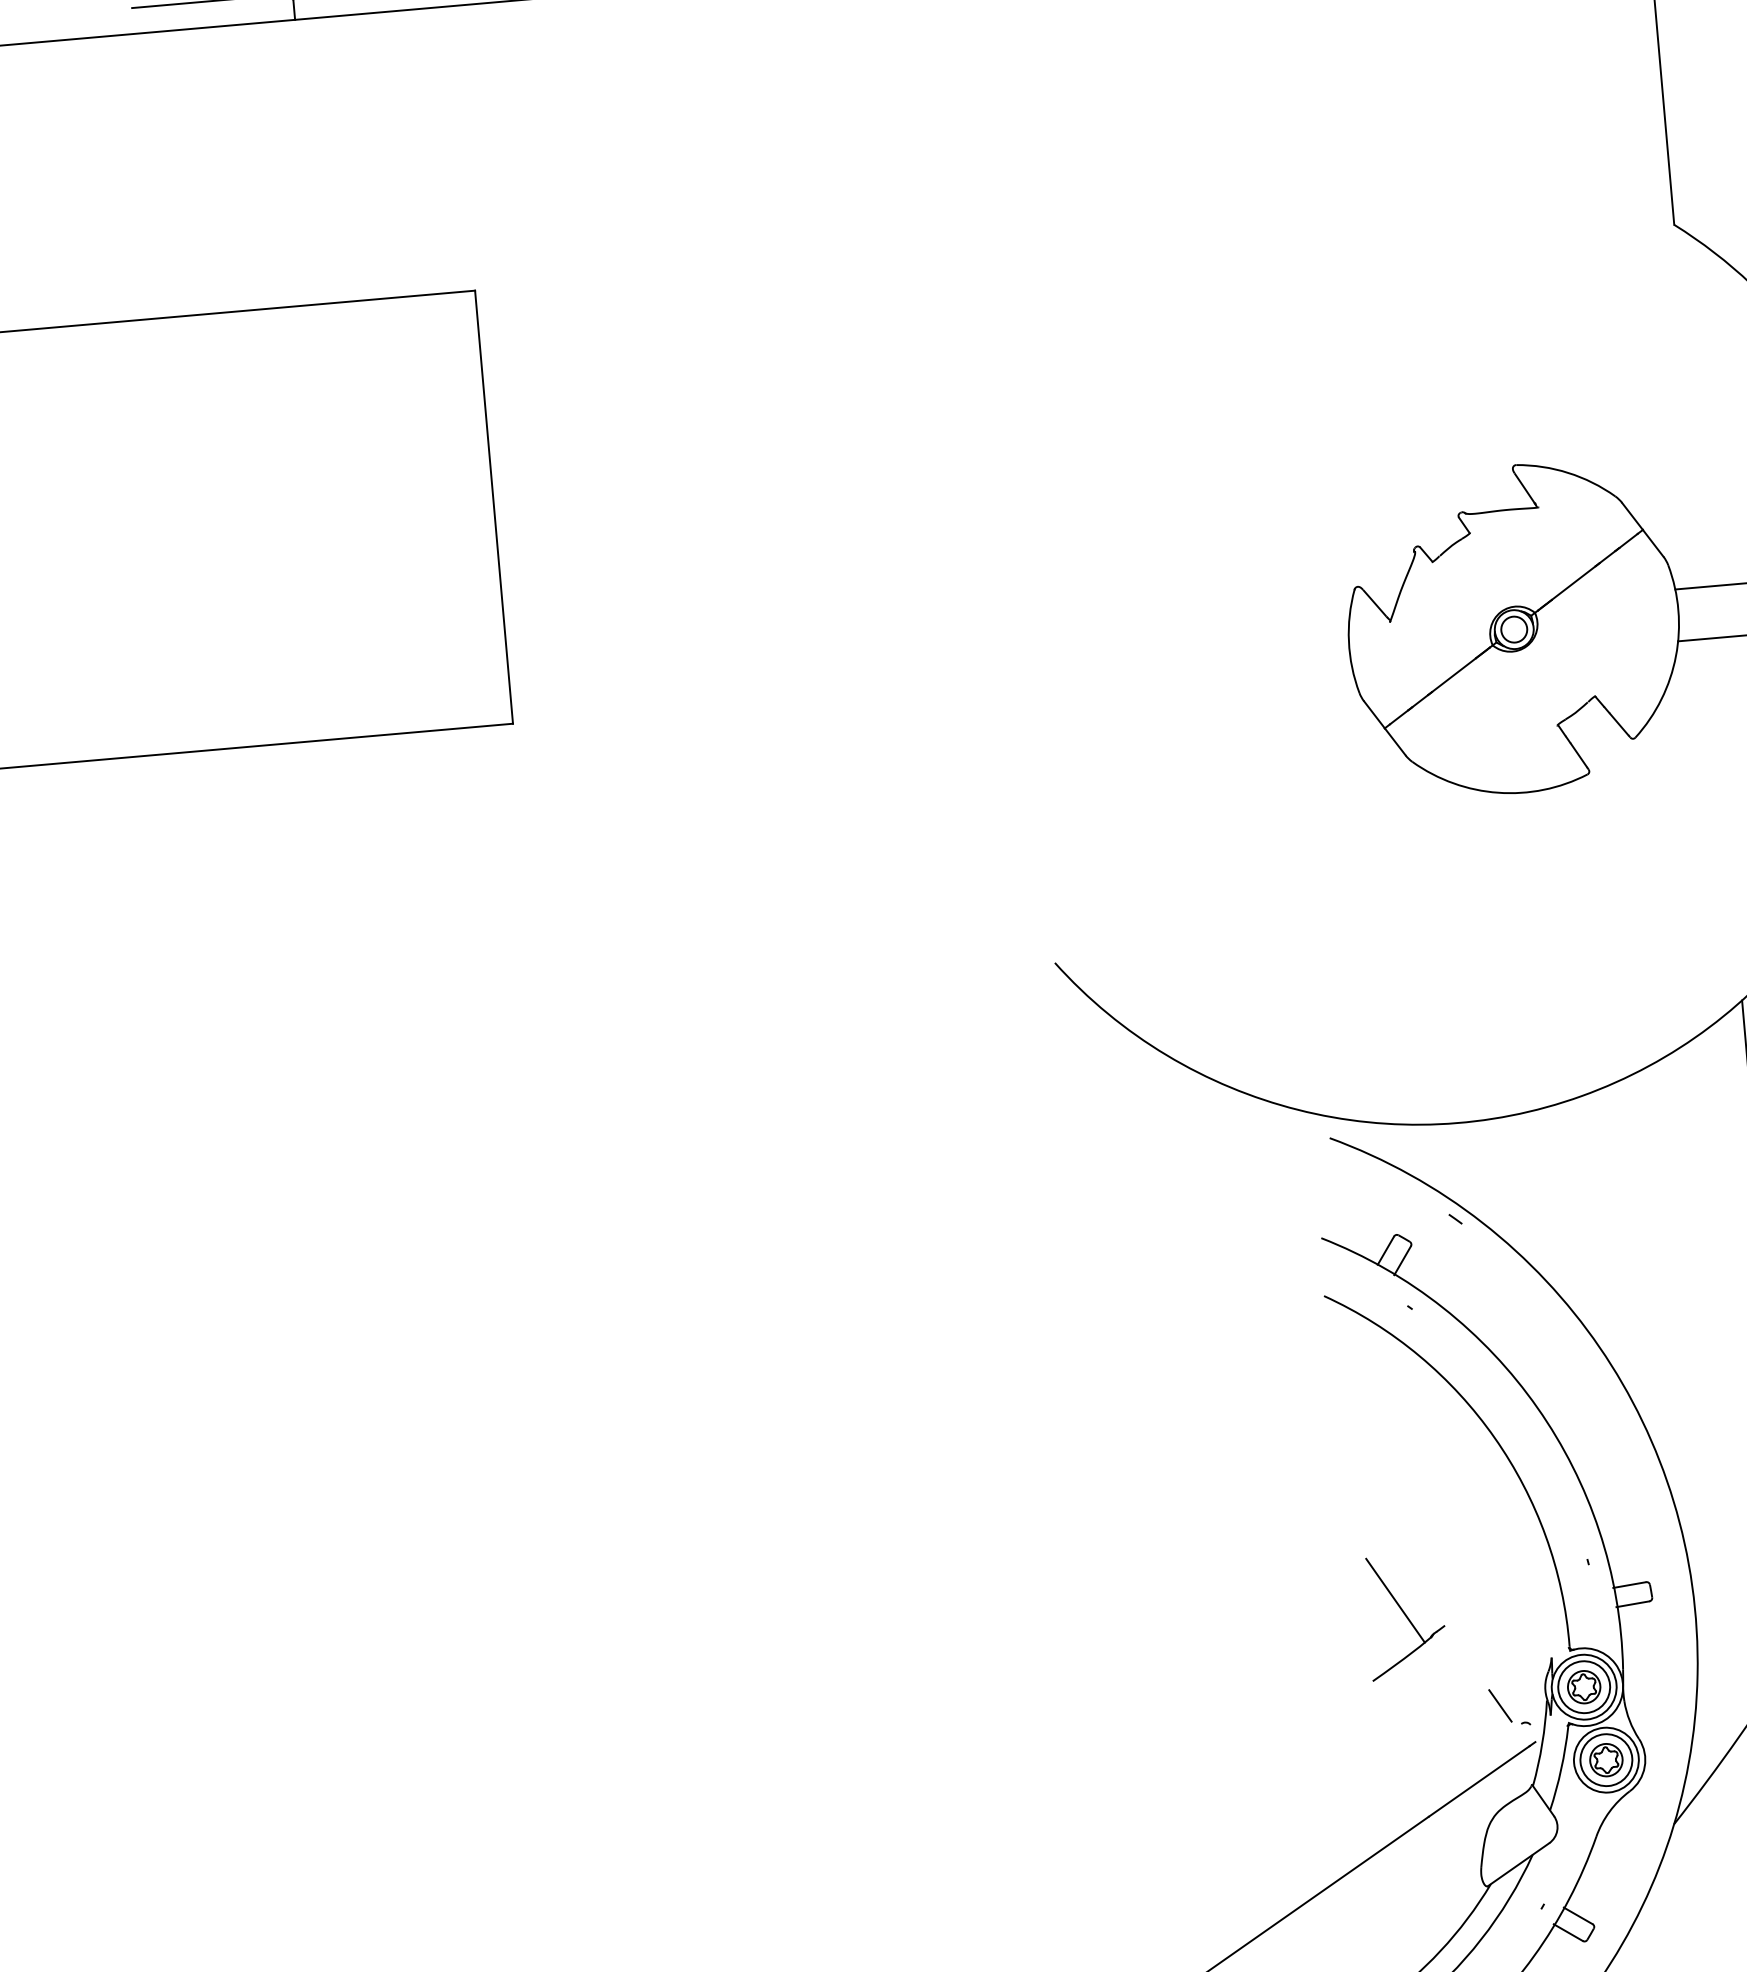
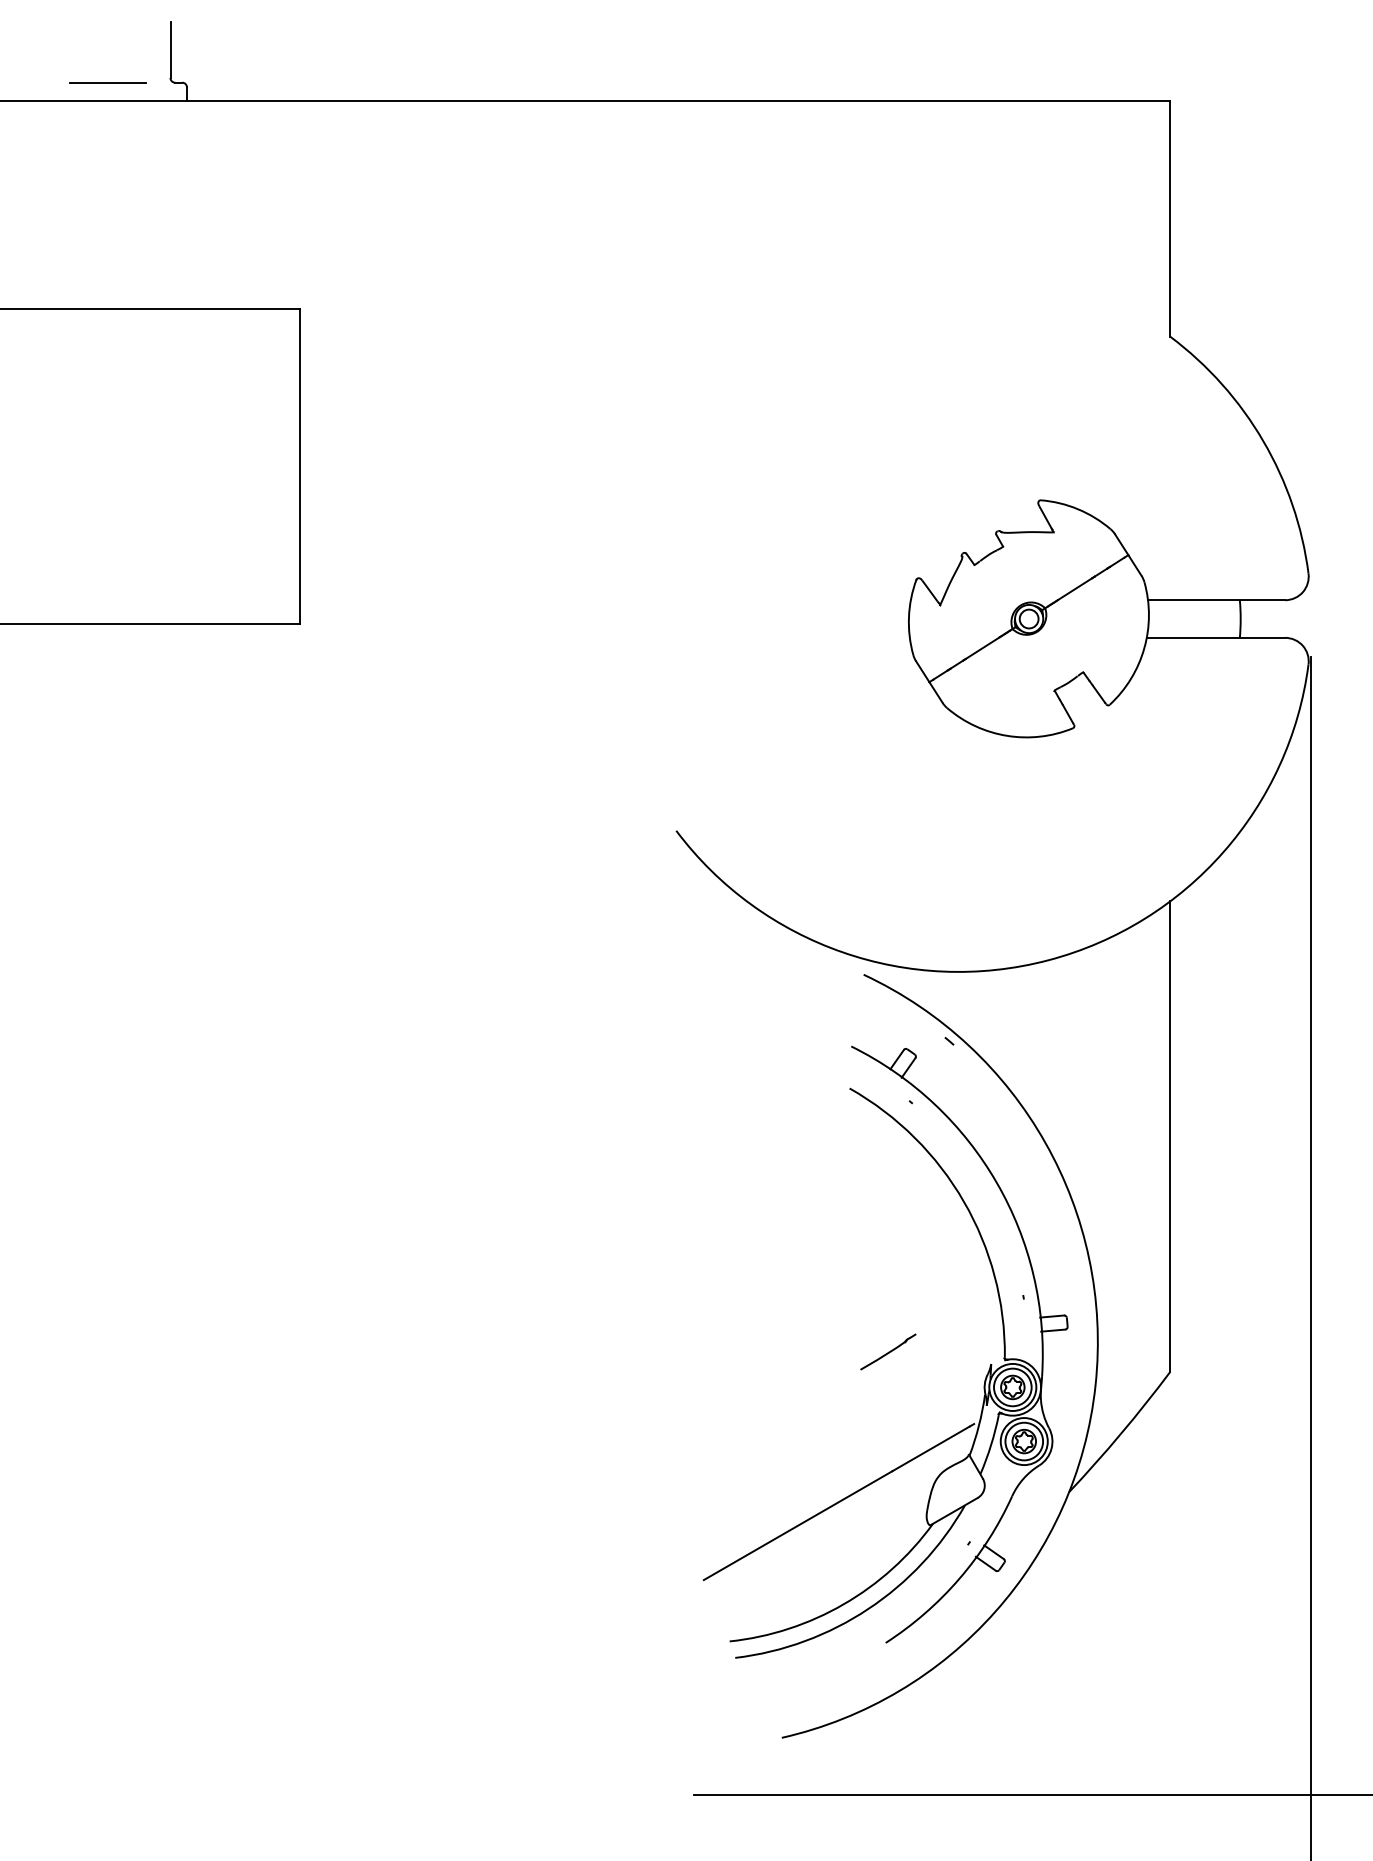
line: (1394, 1600) -> (881, 1312), removed
part: (1509, 1706) -> (957, 1396), removed

